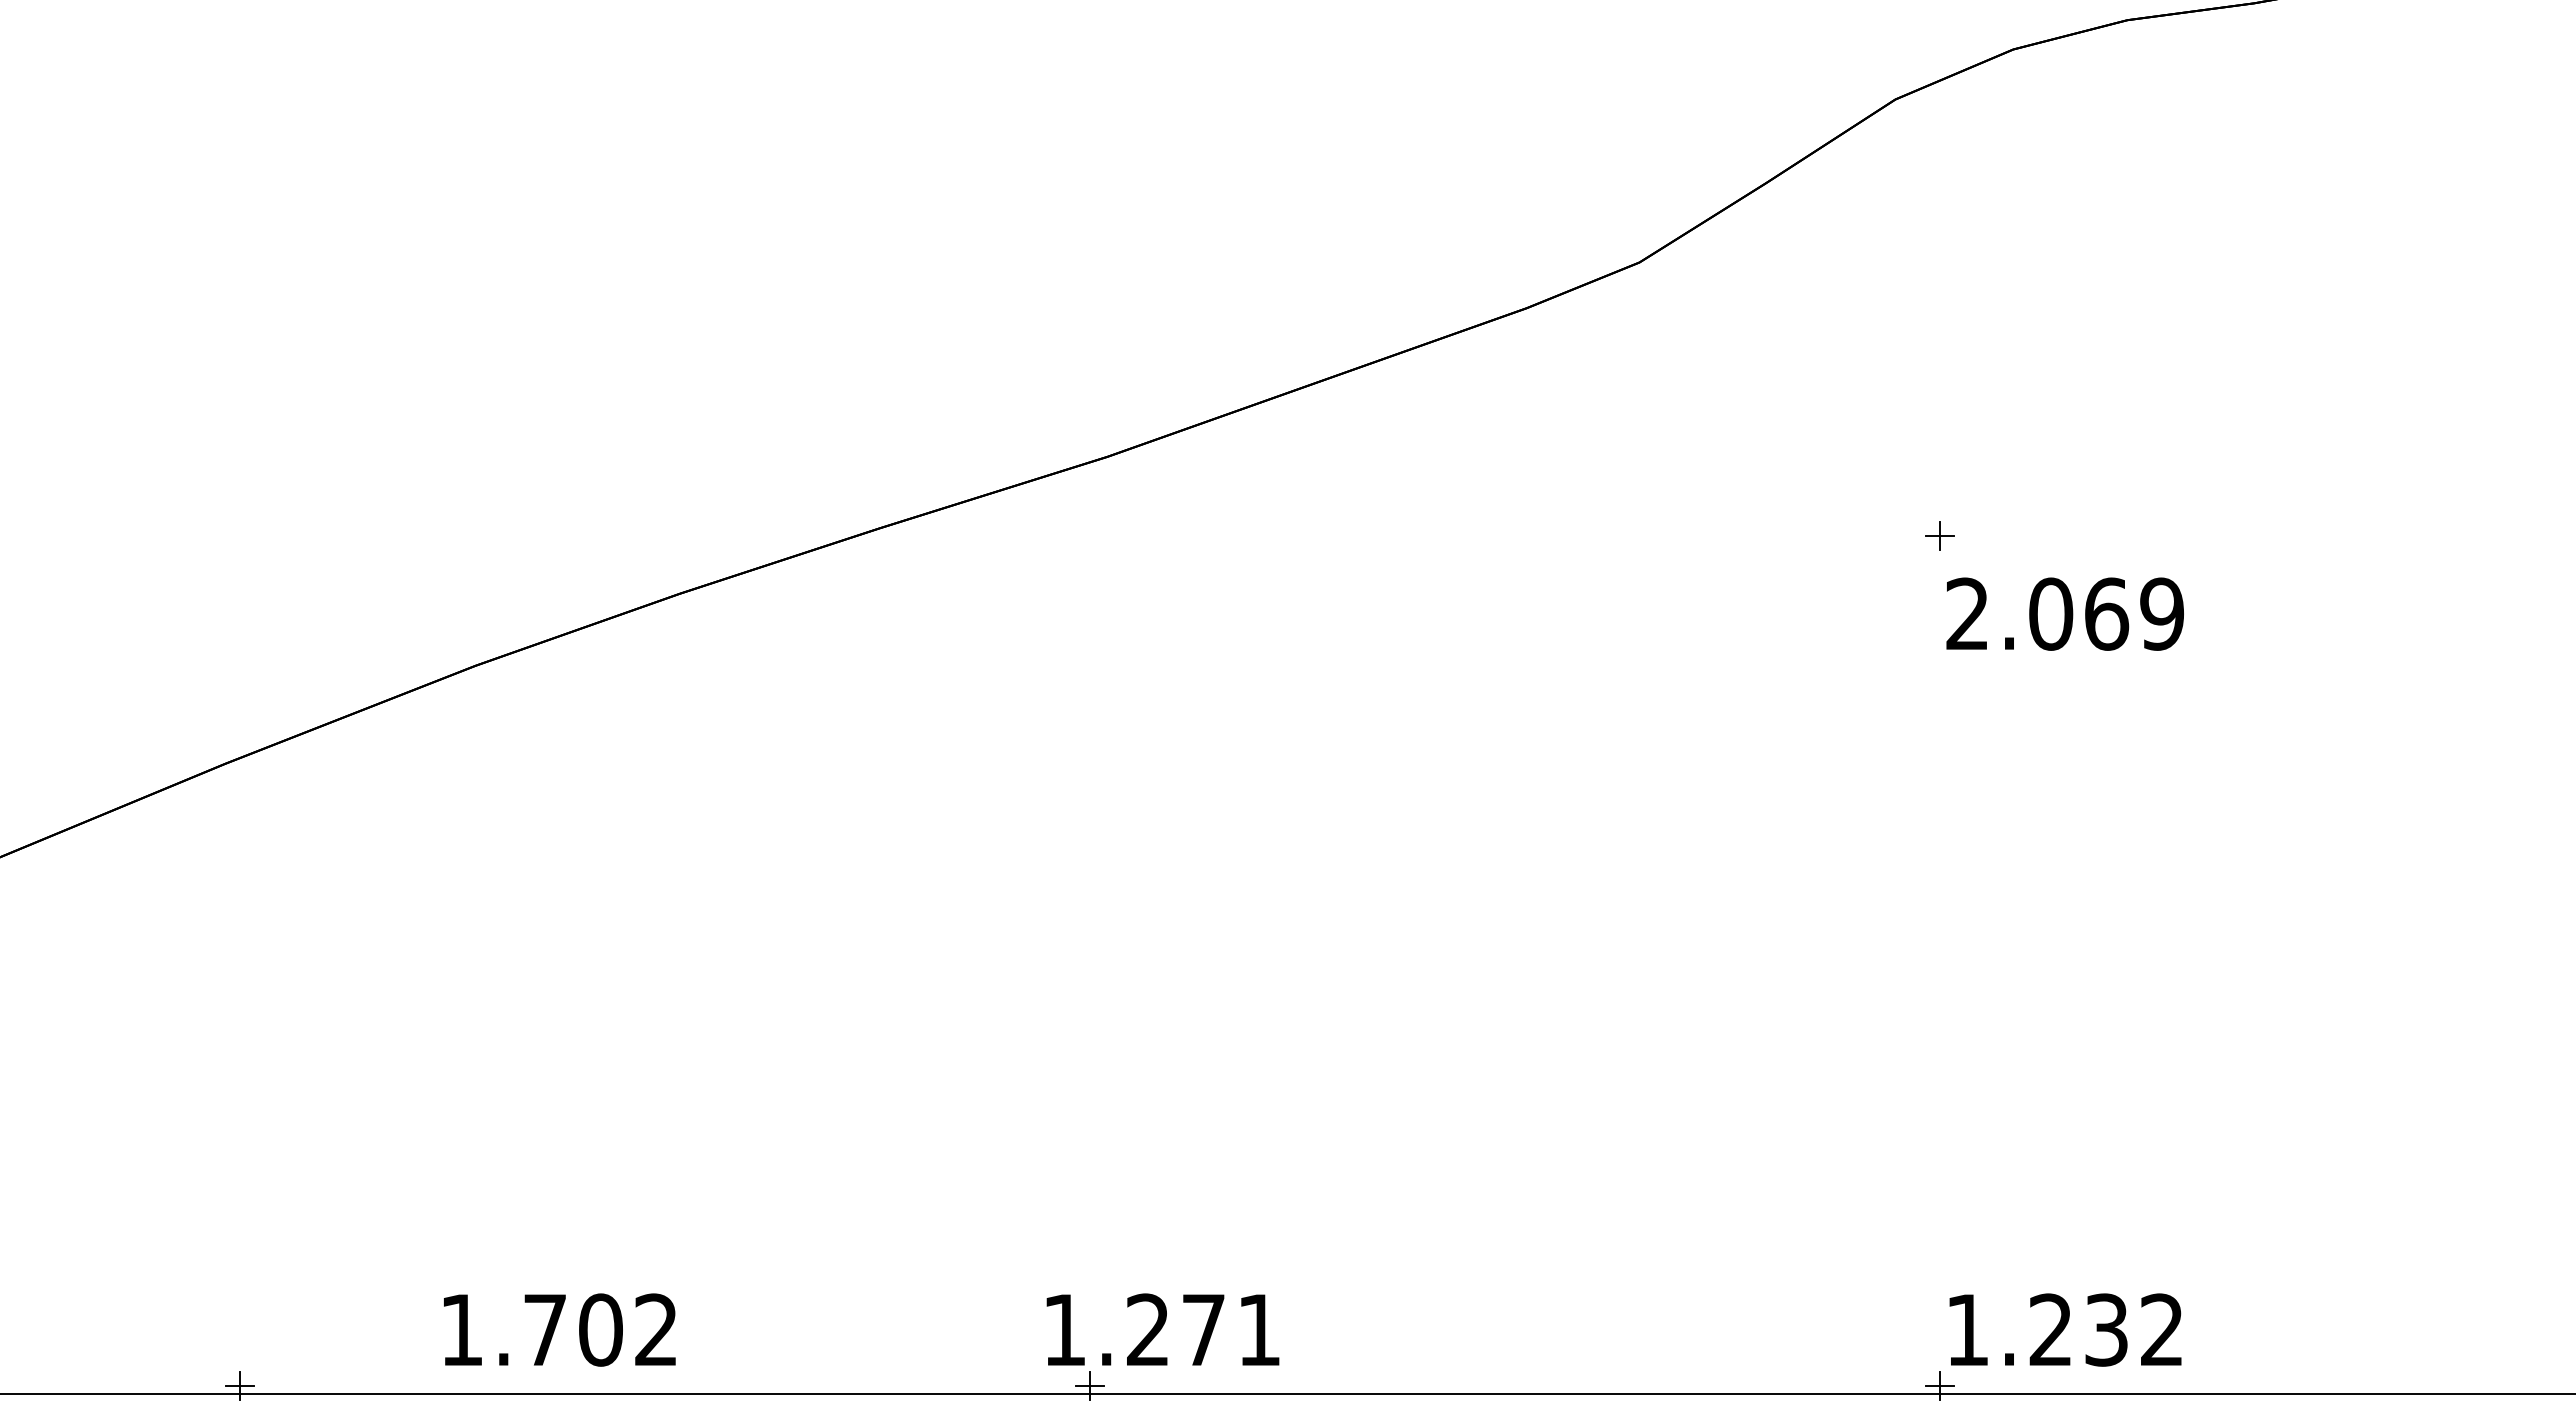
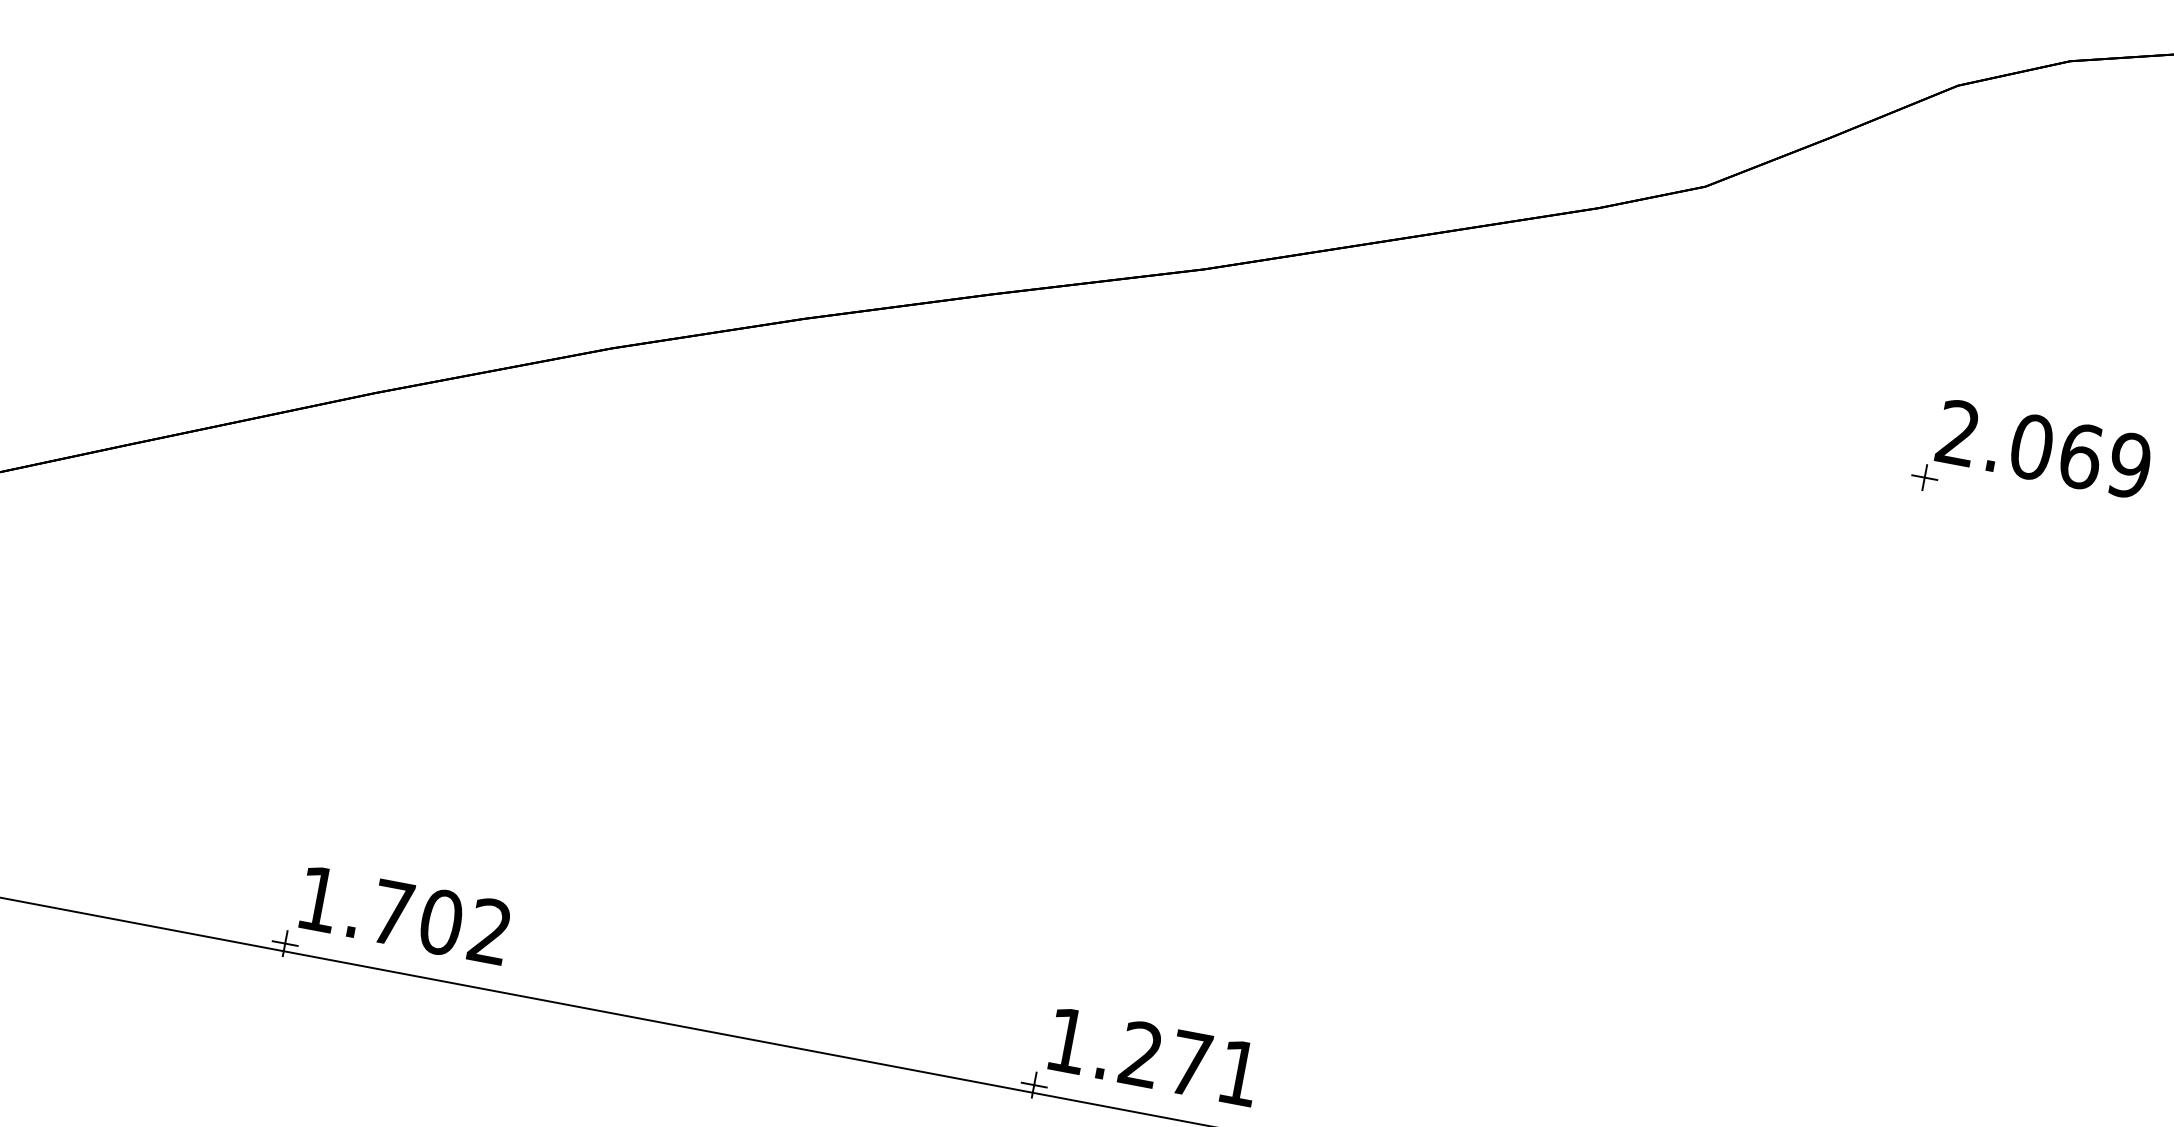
text: (2064, 613) -> (2043, 448), moved
text: (559, 1329) -> (404, 914), moved
text: (1162, 1329) -> (1154, 1056), moved

